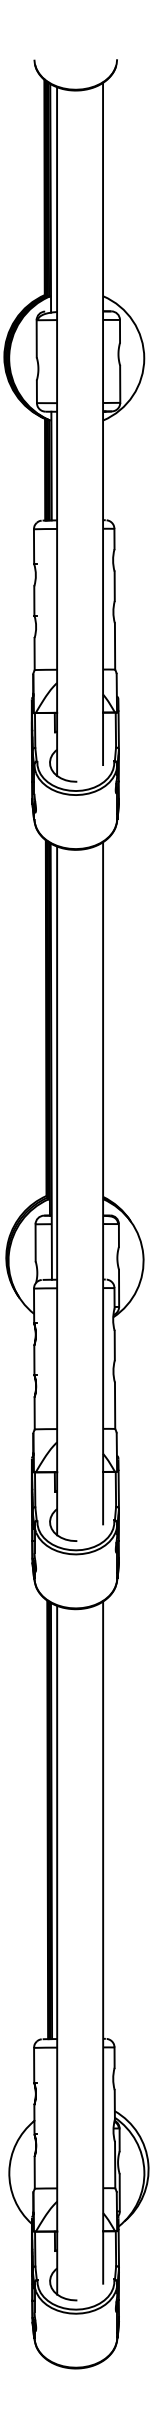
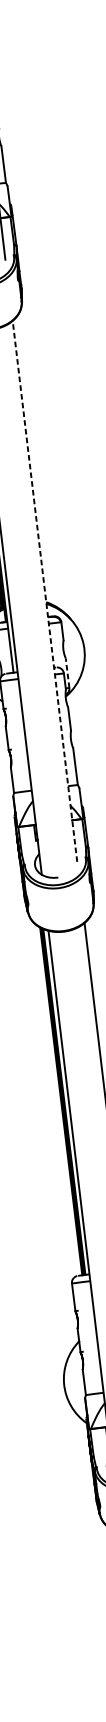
line: (103, 1182) -> (45, 590), solid -> dashed
line: (119, 1288) -> (67, 673), solid -> dashed

